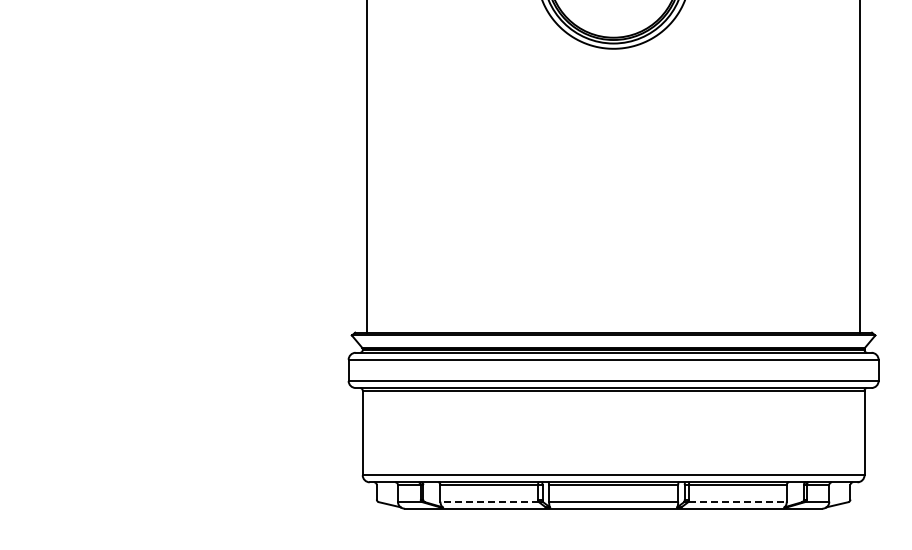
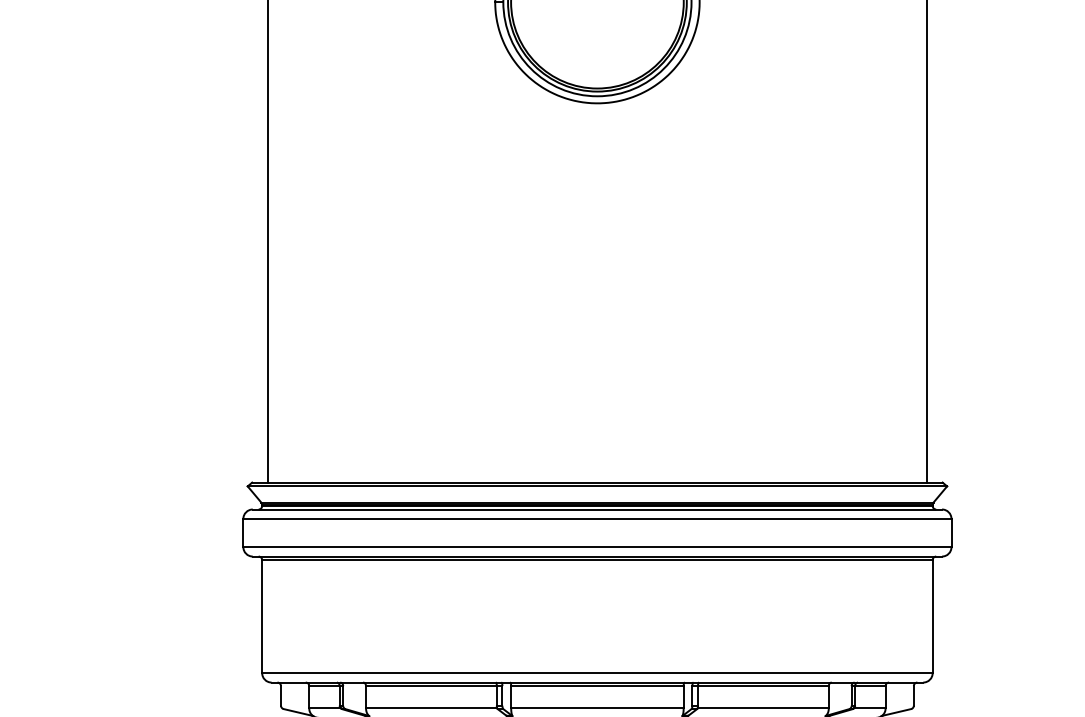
line: (489, 501) -> (431, 708), dashed -> solid
line: (738, 501) -> (764, 708), dashed -> solid

